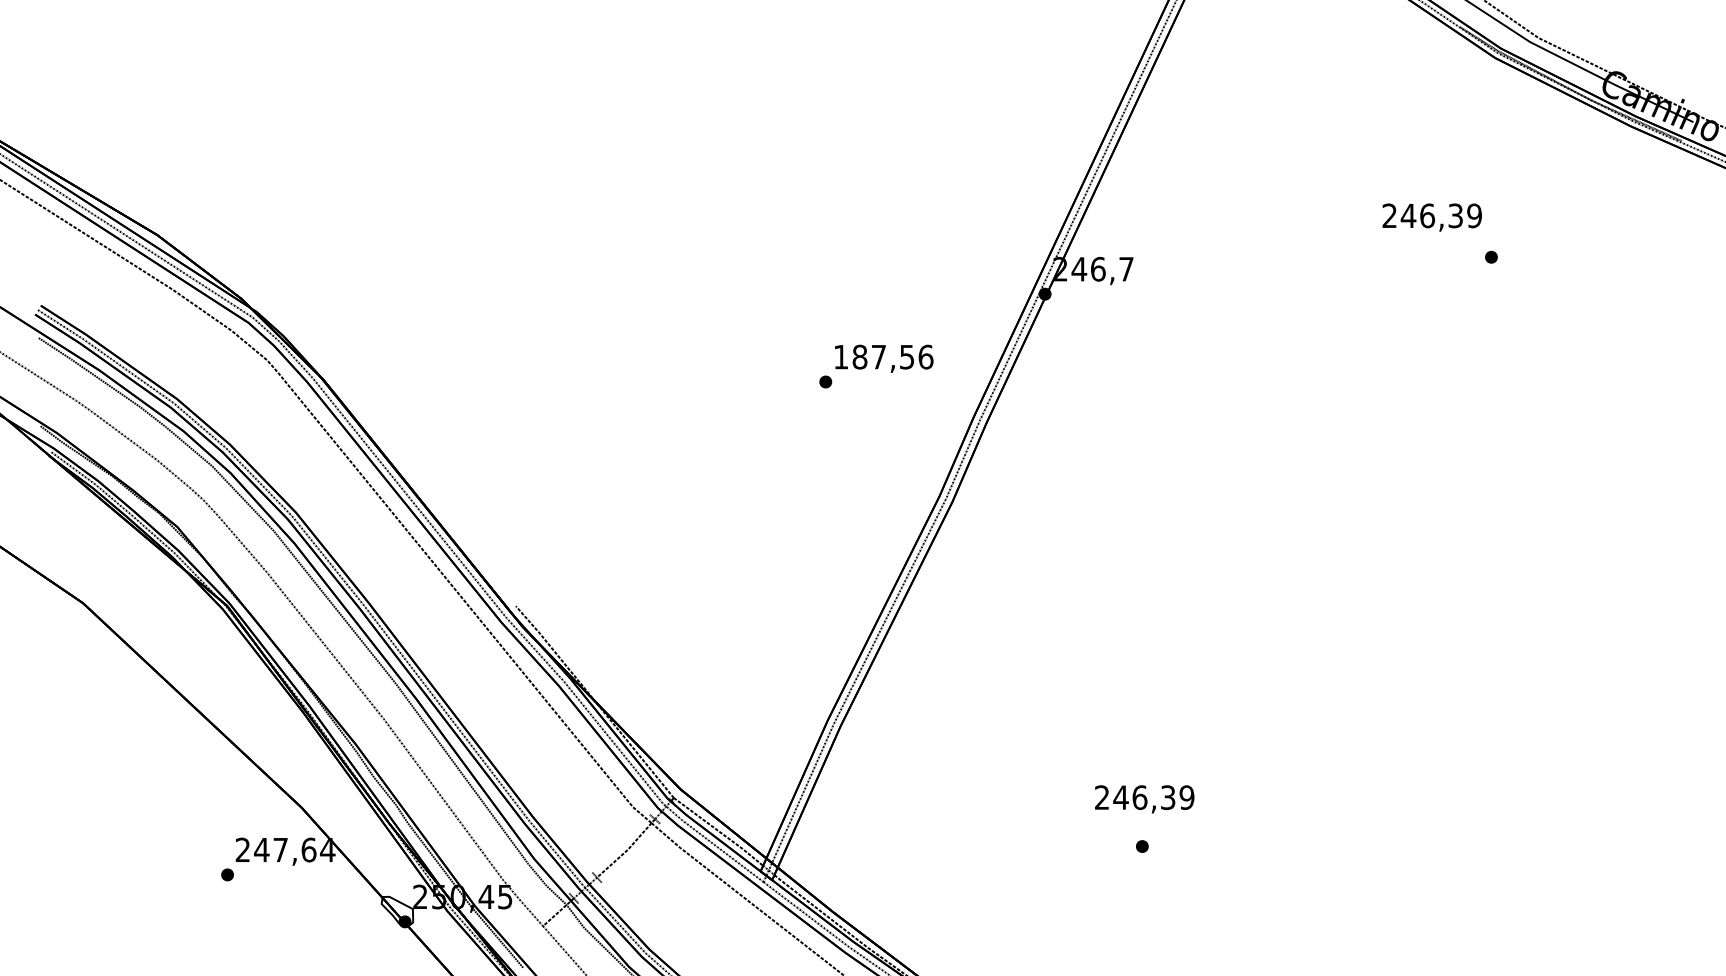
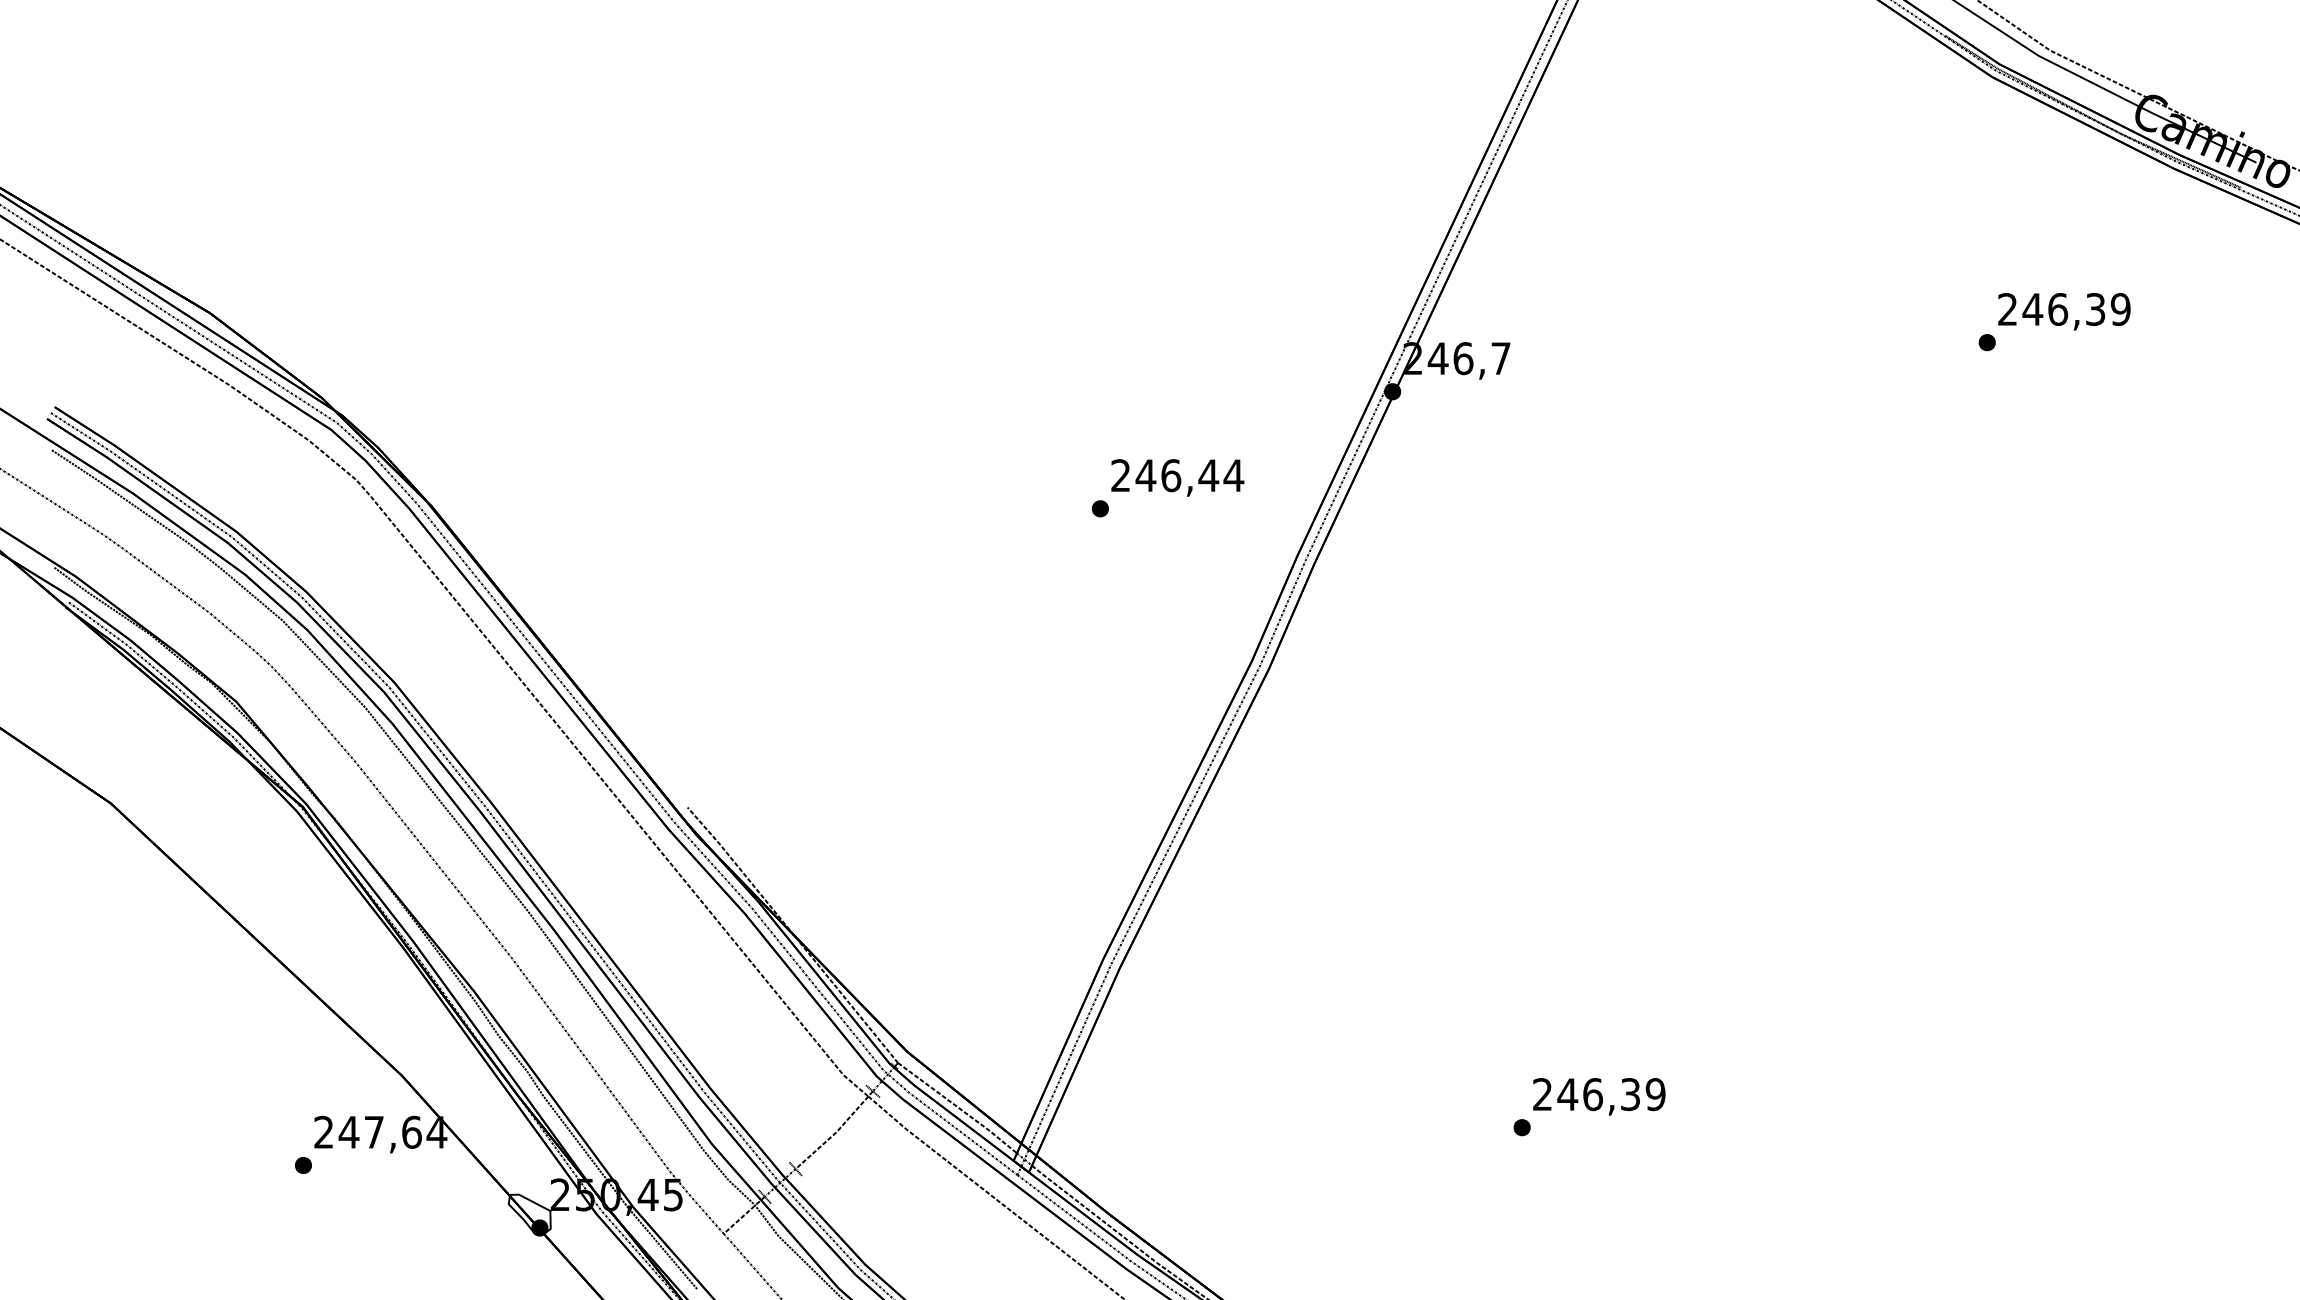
text: (1432, 217) -> (2064, 311), moved
text: (883, 357) -> (1177, 475), 187,56 -> 246,44
text: (1144, 799) -> (1599, 1096), moved

